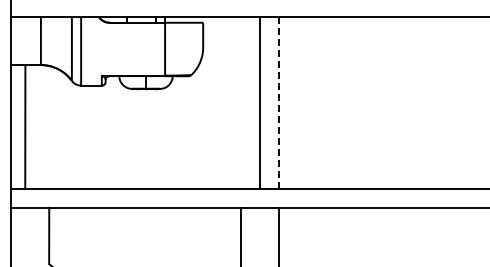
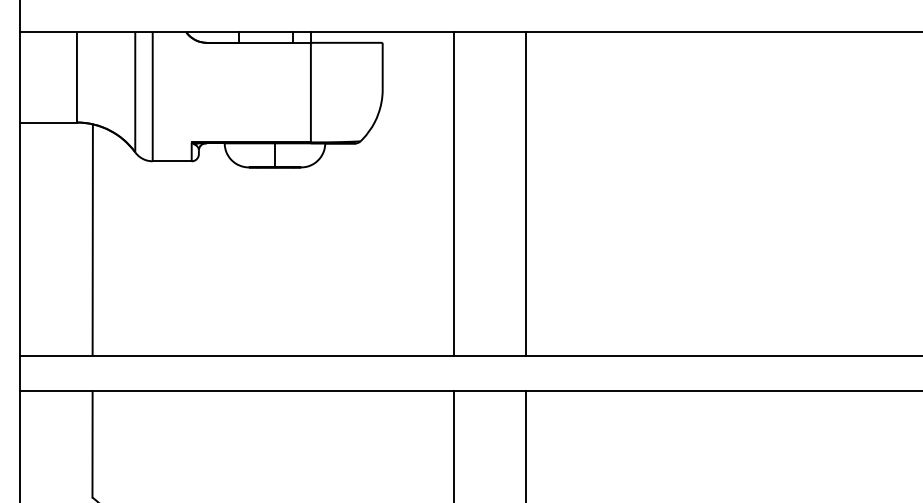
line: (260, 102) -> (454, 193), moved
line: (279, 103) -> (526, 194), dashed -> solid
line: (25, 127) -> (93, 240), moved

